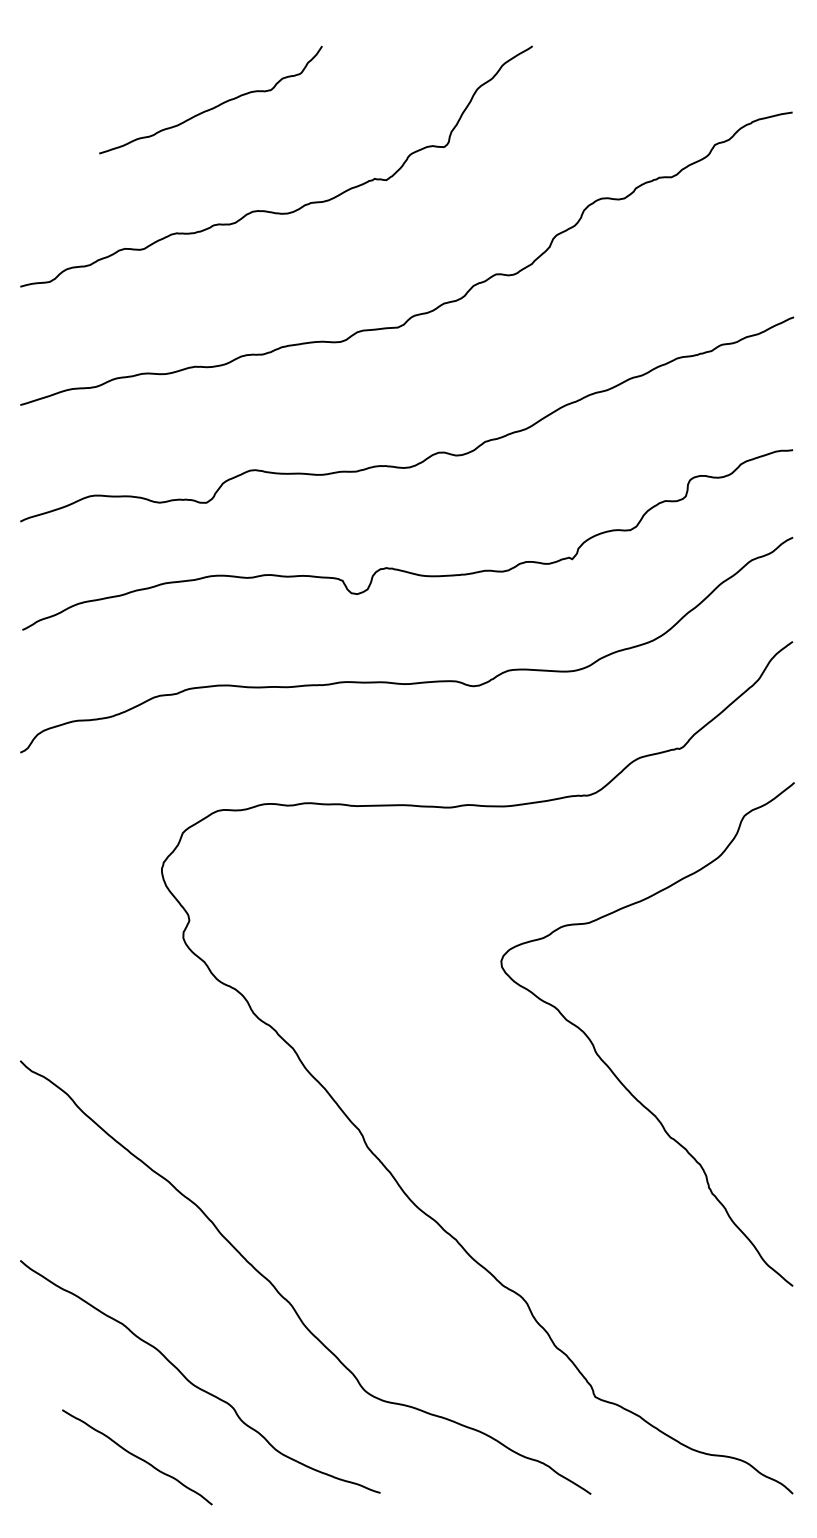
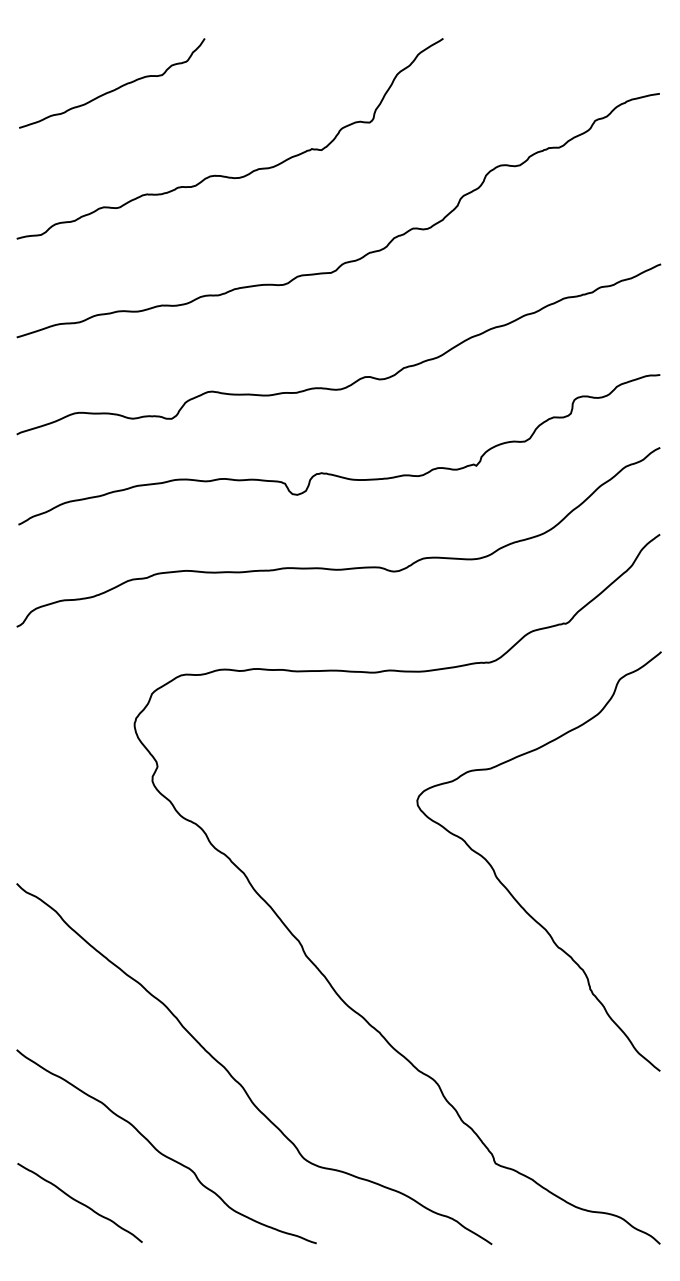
curve: (214, 106) -> (115, 88), moved
curve: (137, 1457) -> (80, 1203), moved

